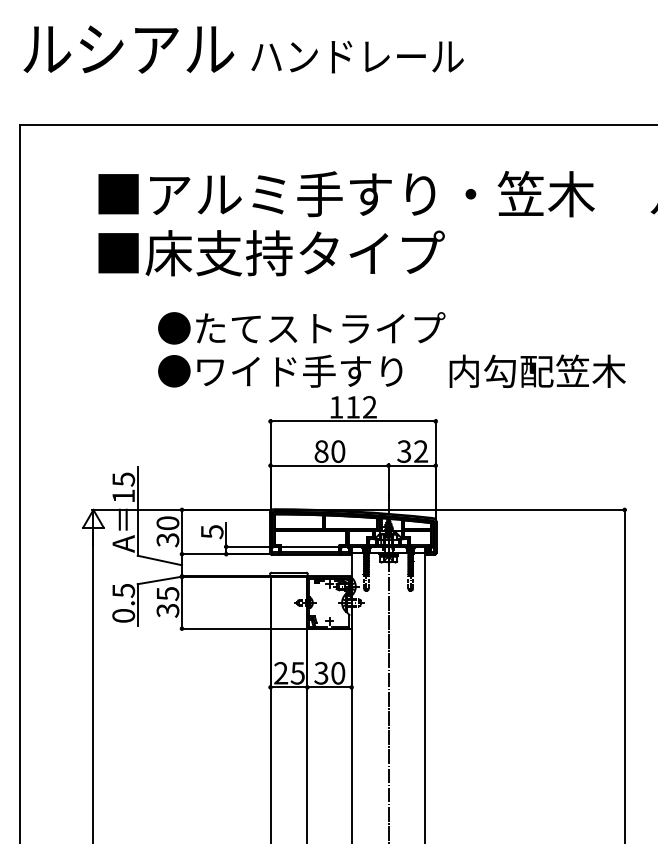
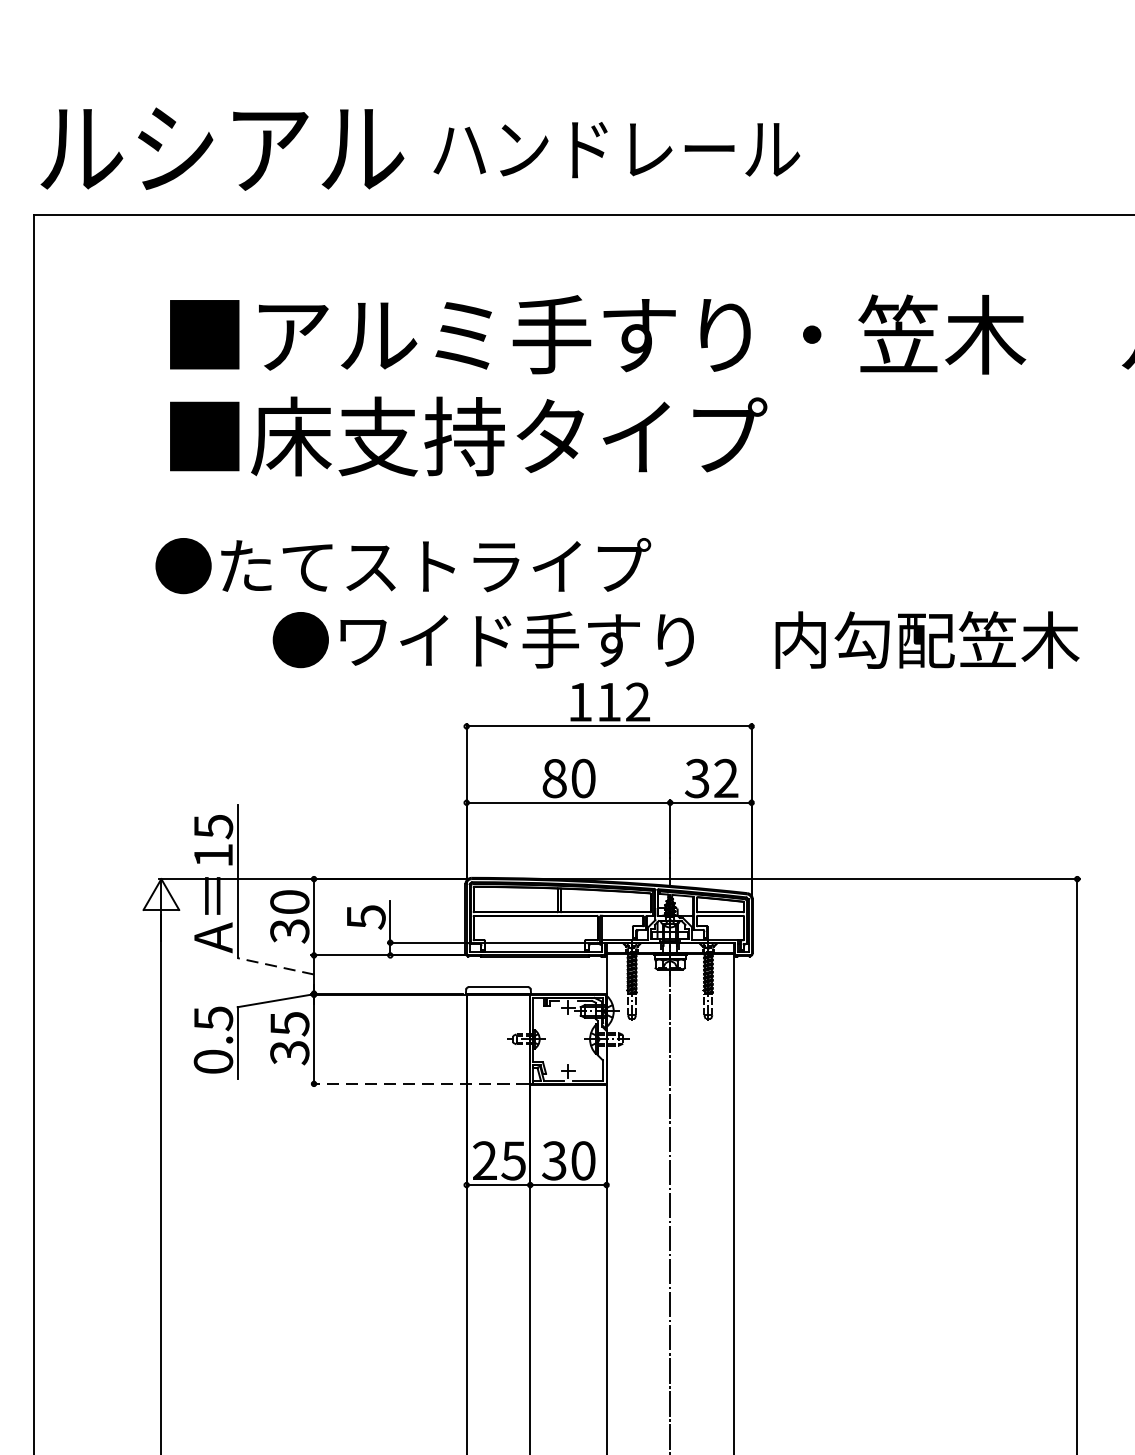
text: (128, 49) -> (221, 148), moved
text: (357, 57) -> (616, 150), moved
text: (301, 328) -> (402, 566), moved
line: (159, 560) -> (275, 966), solid -> dashed
line: (243, 628) -> (420, 1083), solid -> dashed

